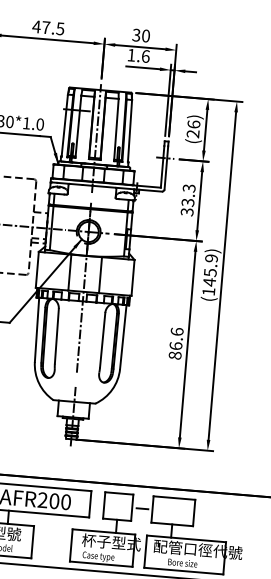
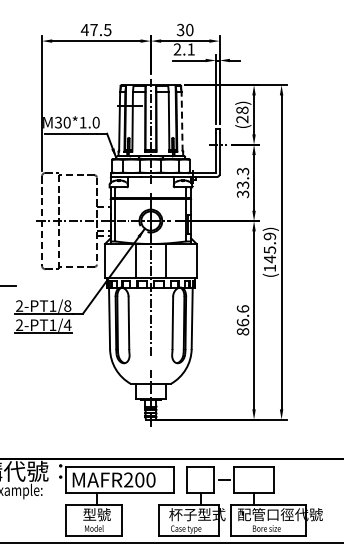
text: (137, 55) -> (183, 49), 1.6 -> 2.1
text: (194, 124) -> (242, 110), (26) -> (28)
line: (130, 130) -> (182, 121), solid -> dashed

